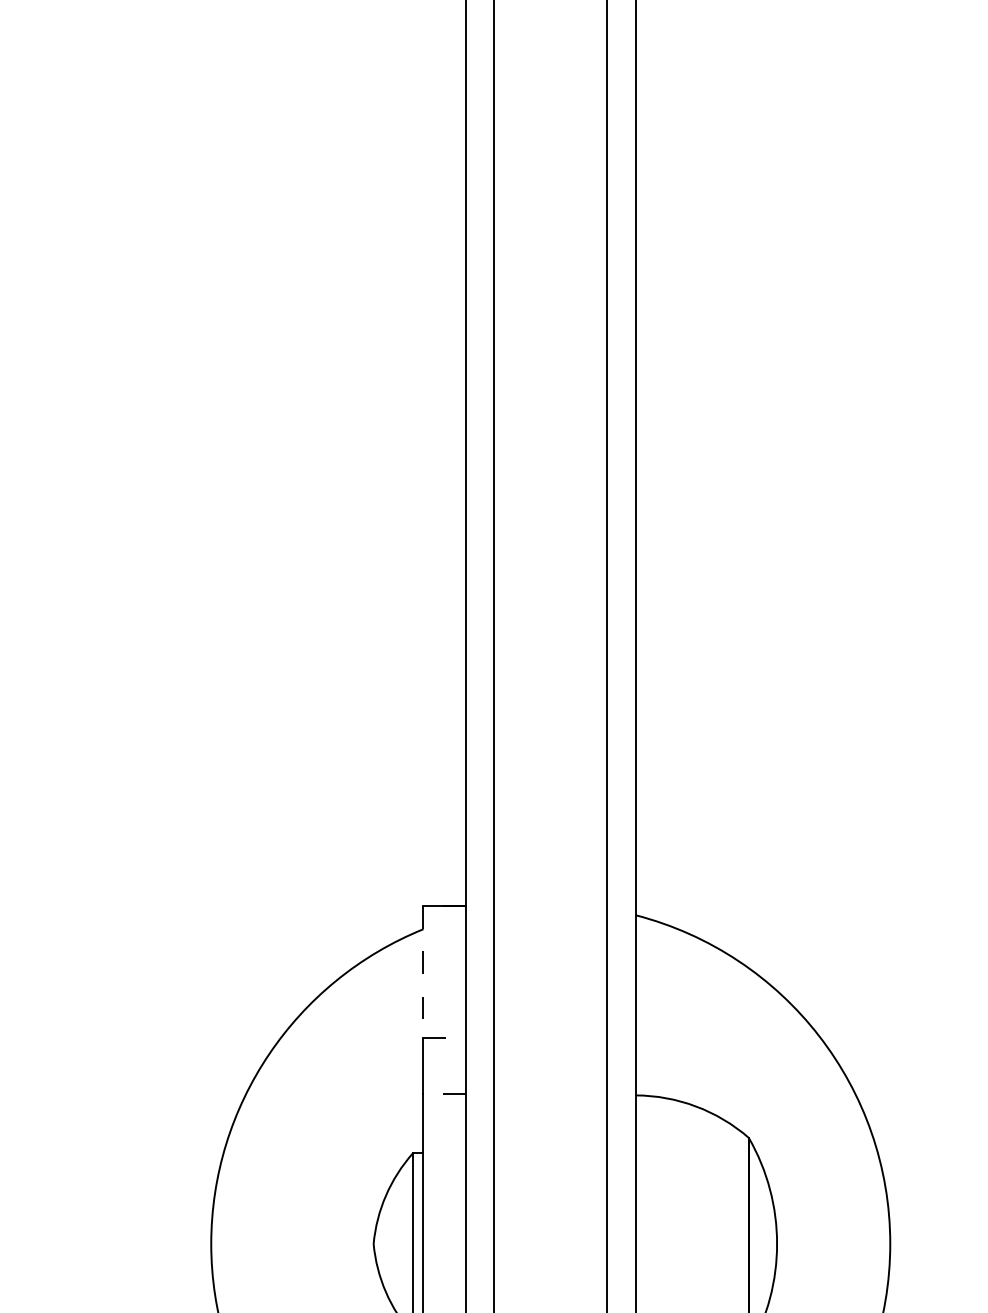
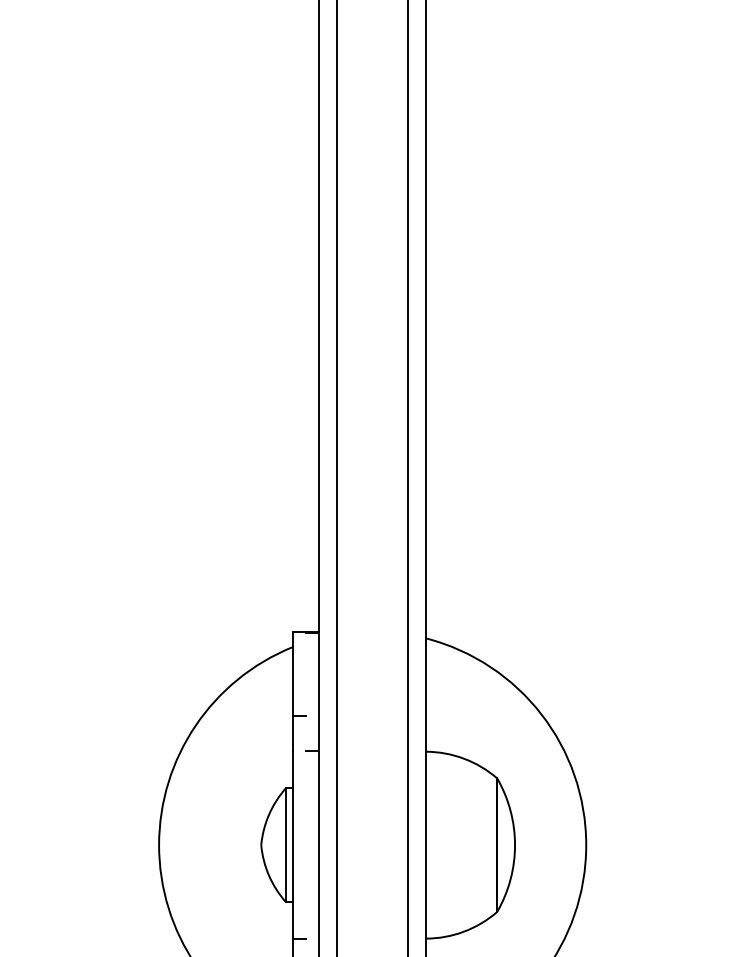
line: (423, 972) -> (292, 674), dashed -> solid

